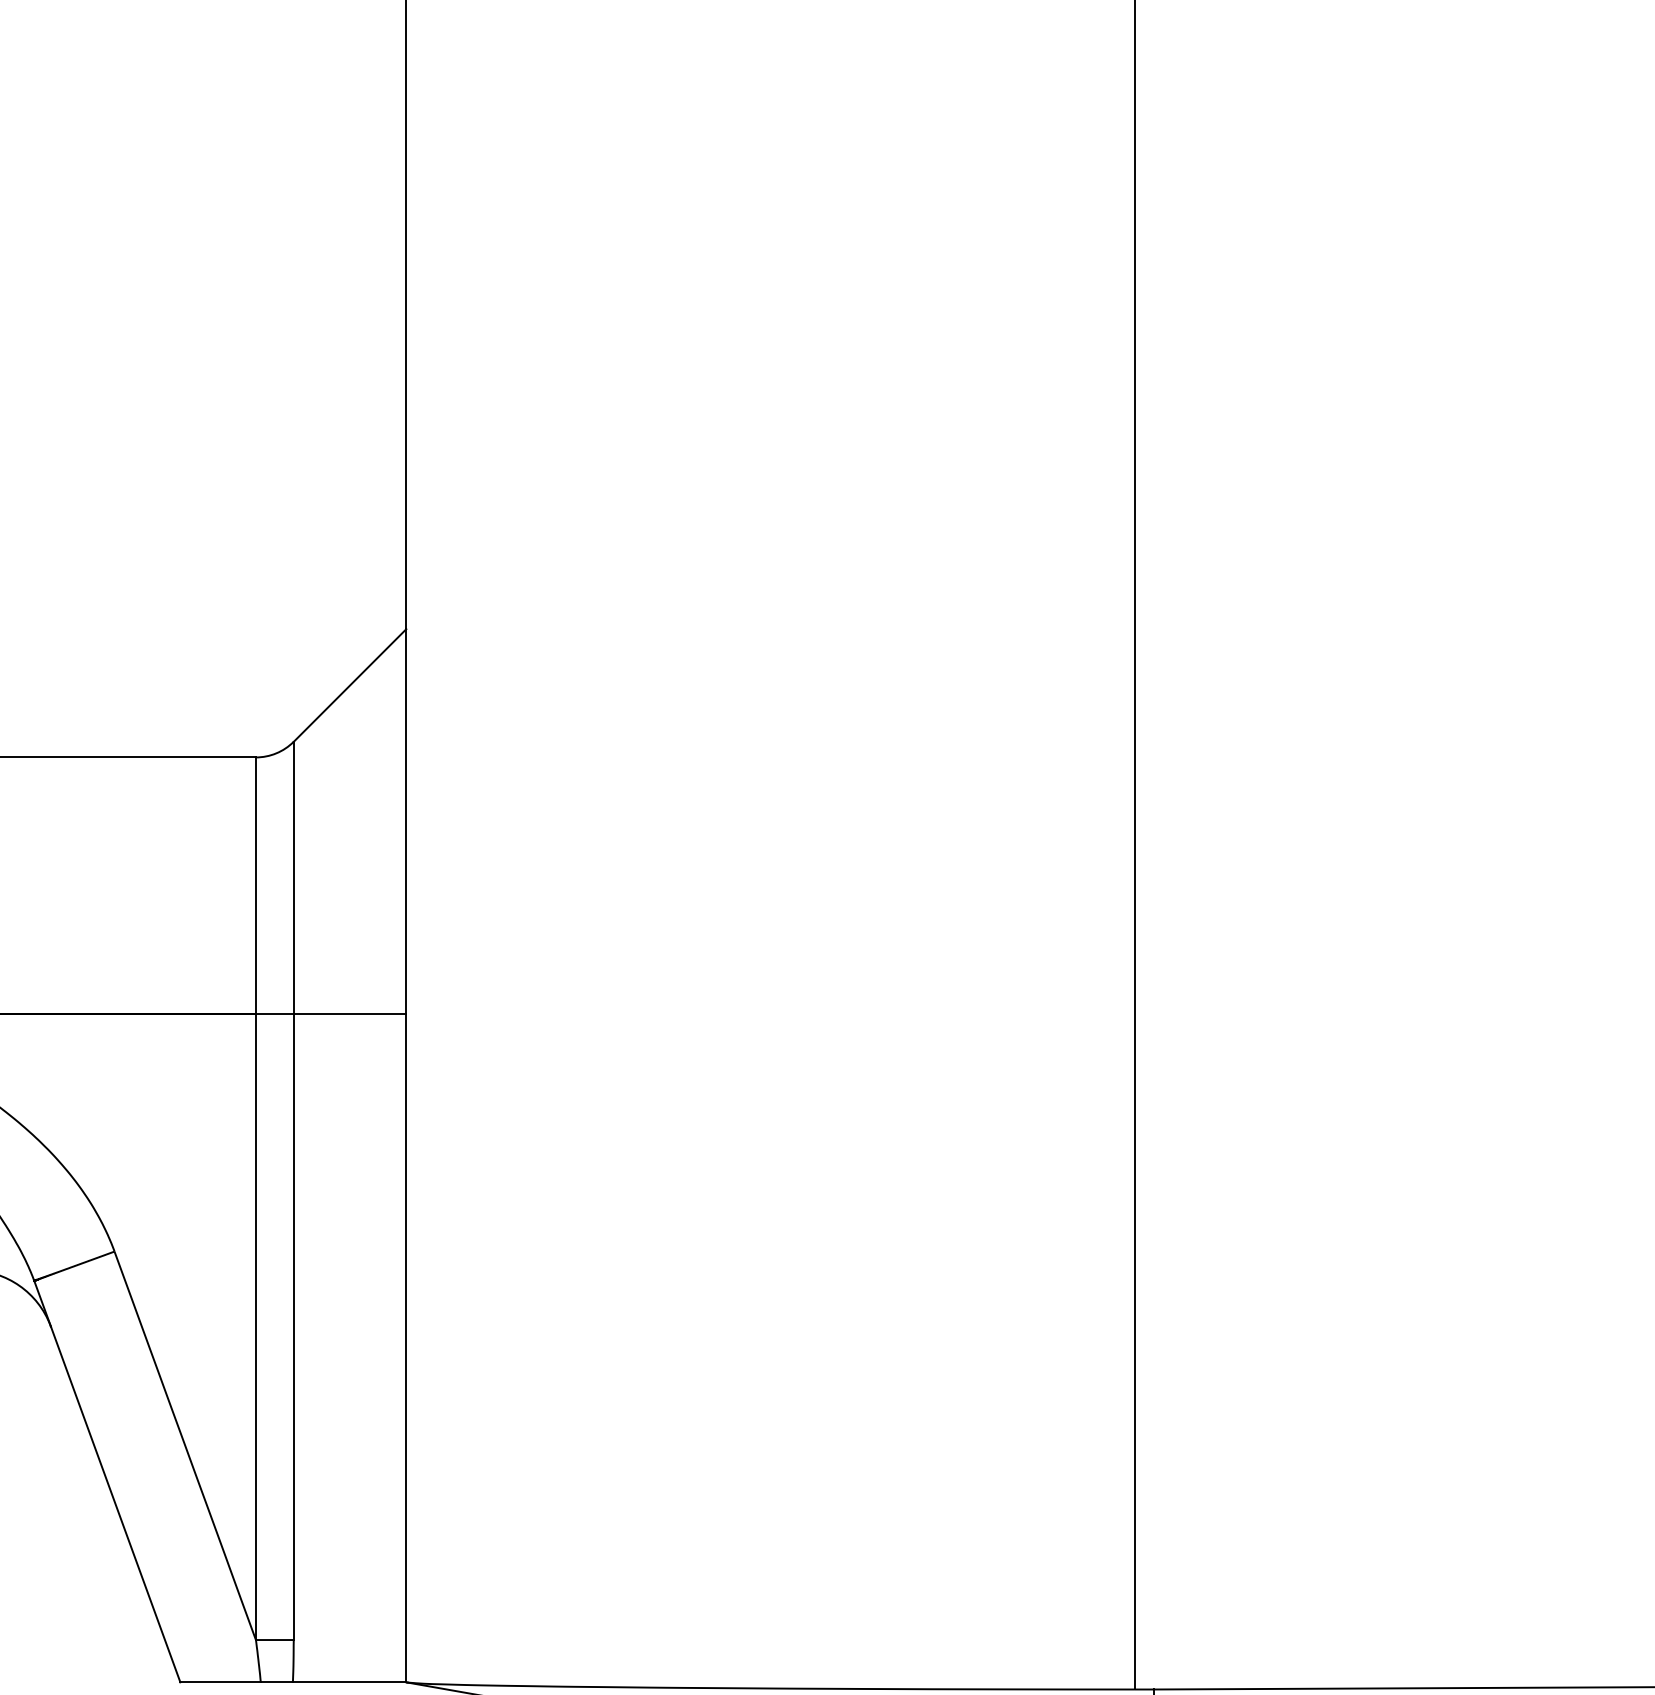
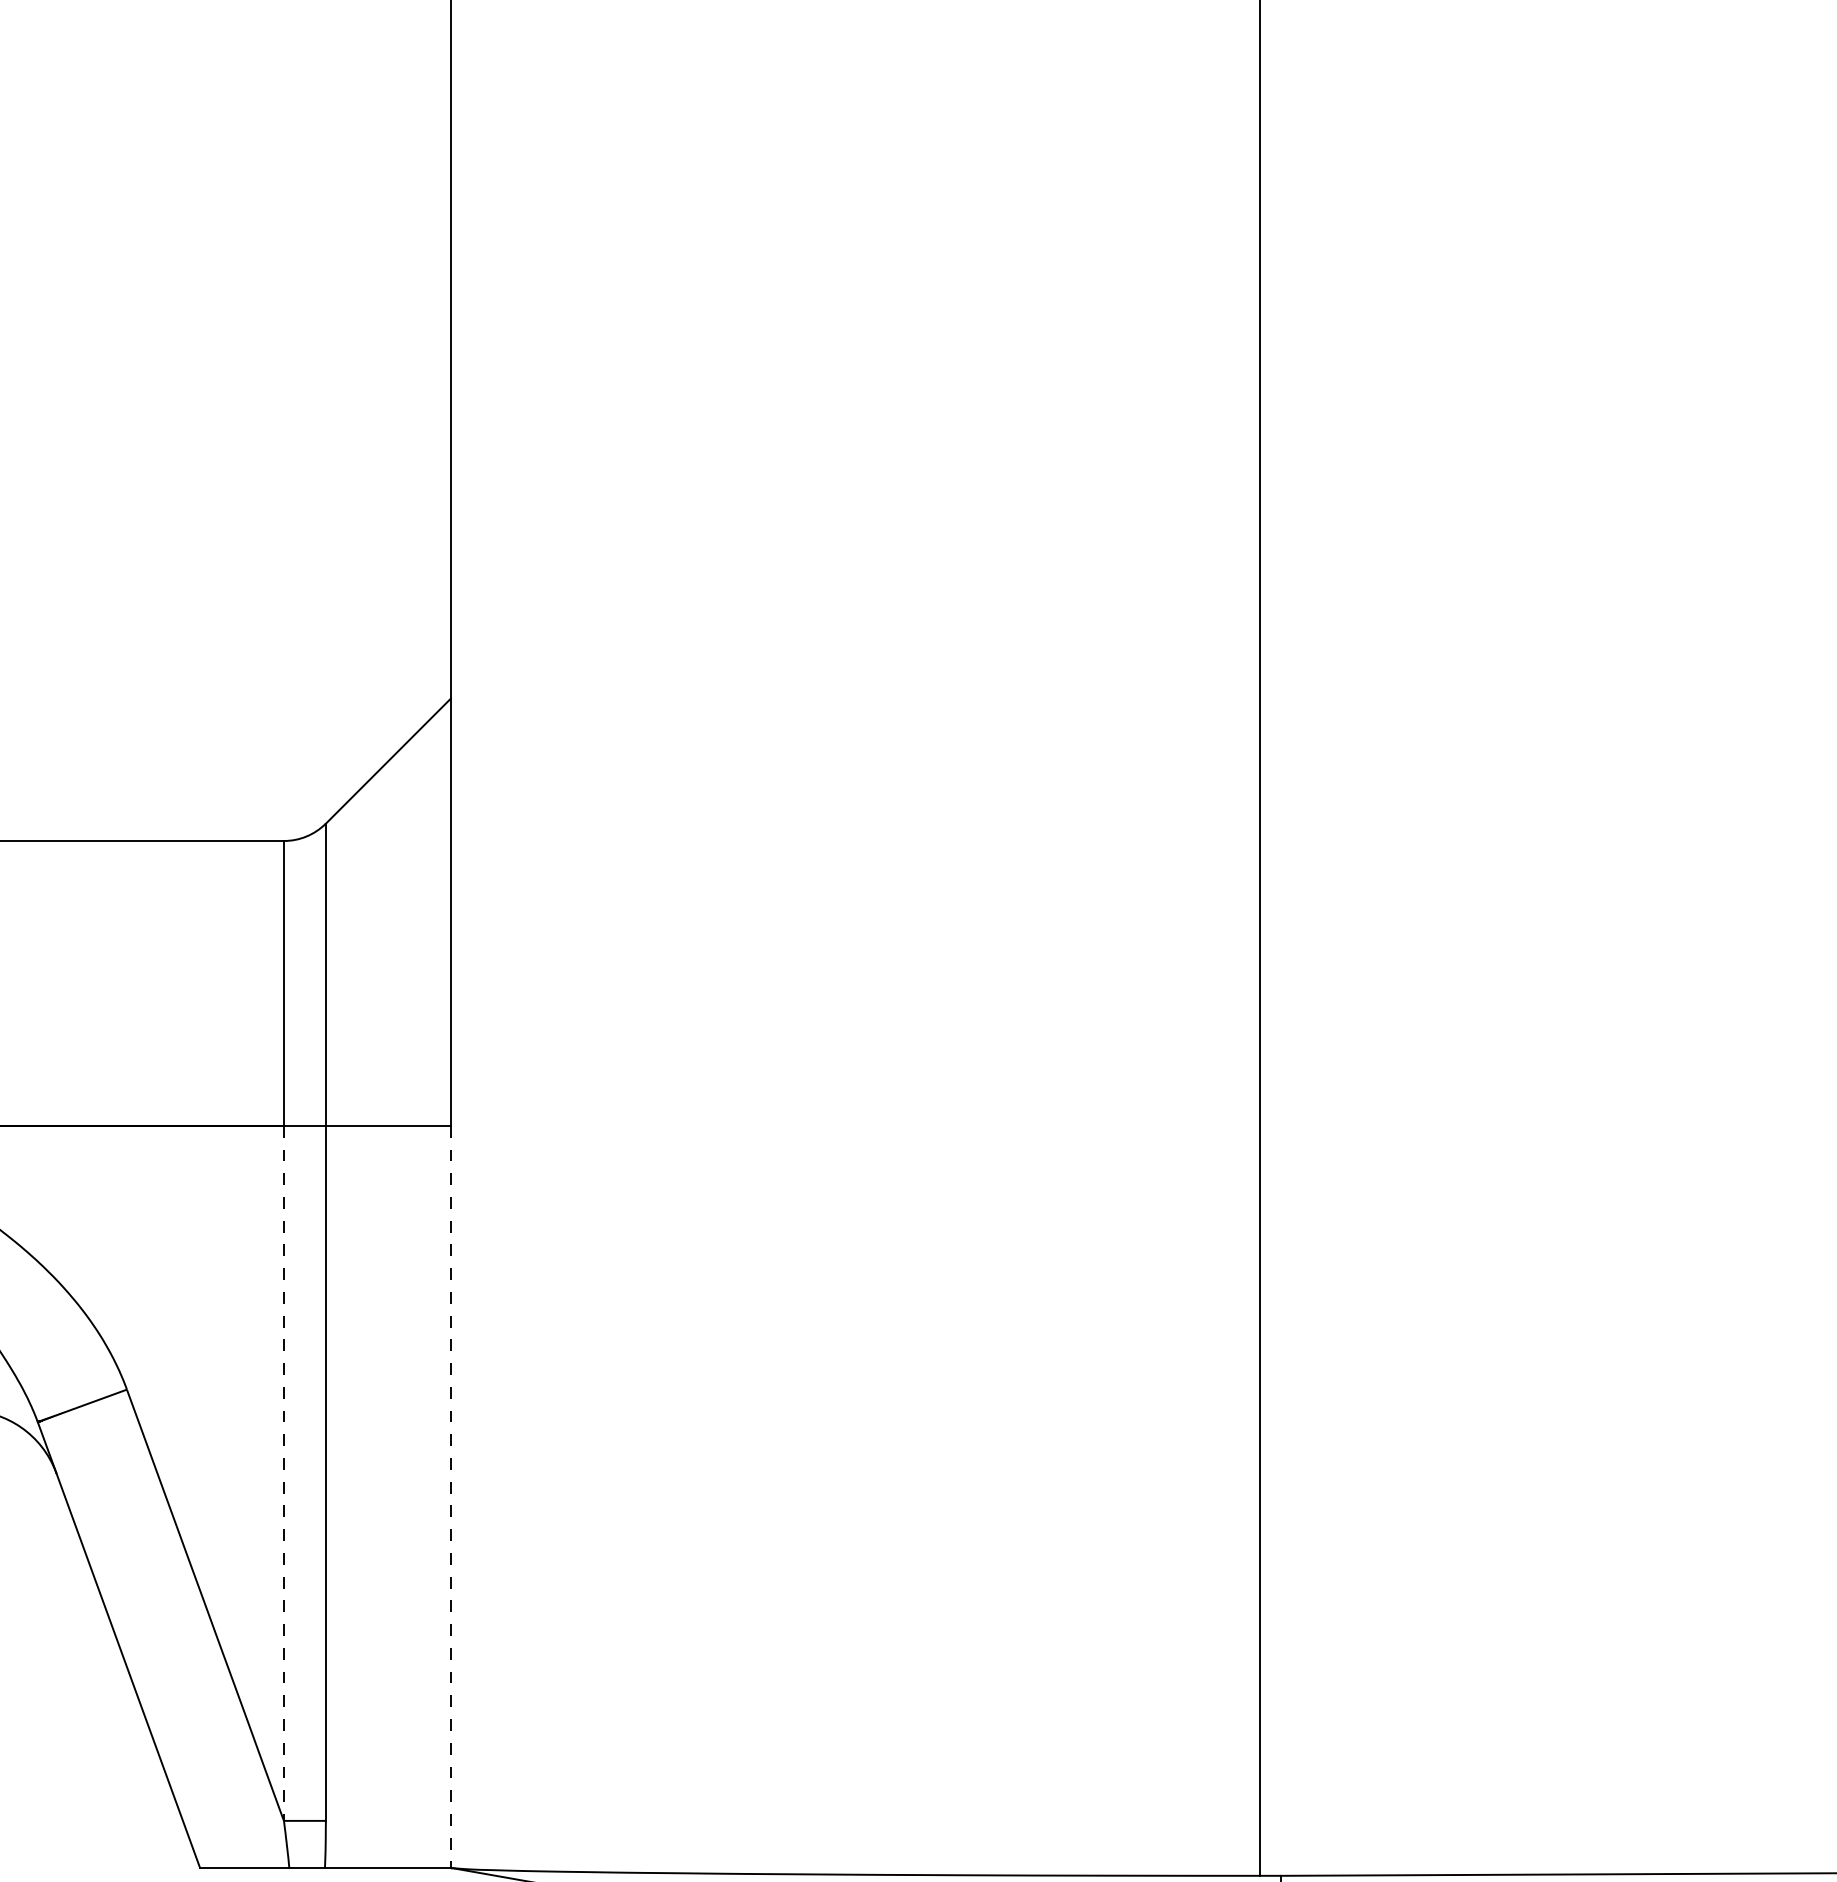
line: (255, 1327) -> (283, 1473), solid -> dashed
line: (405, 1348) -> (450, 1497), solid -> dashed

